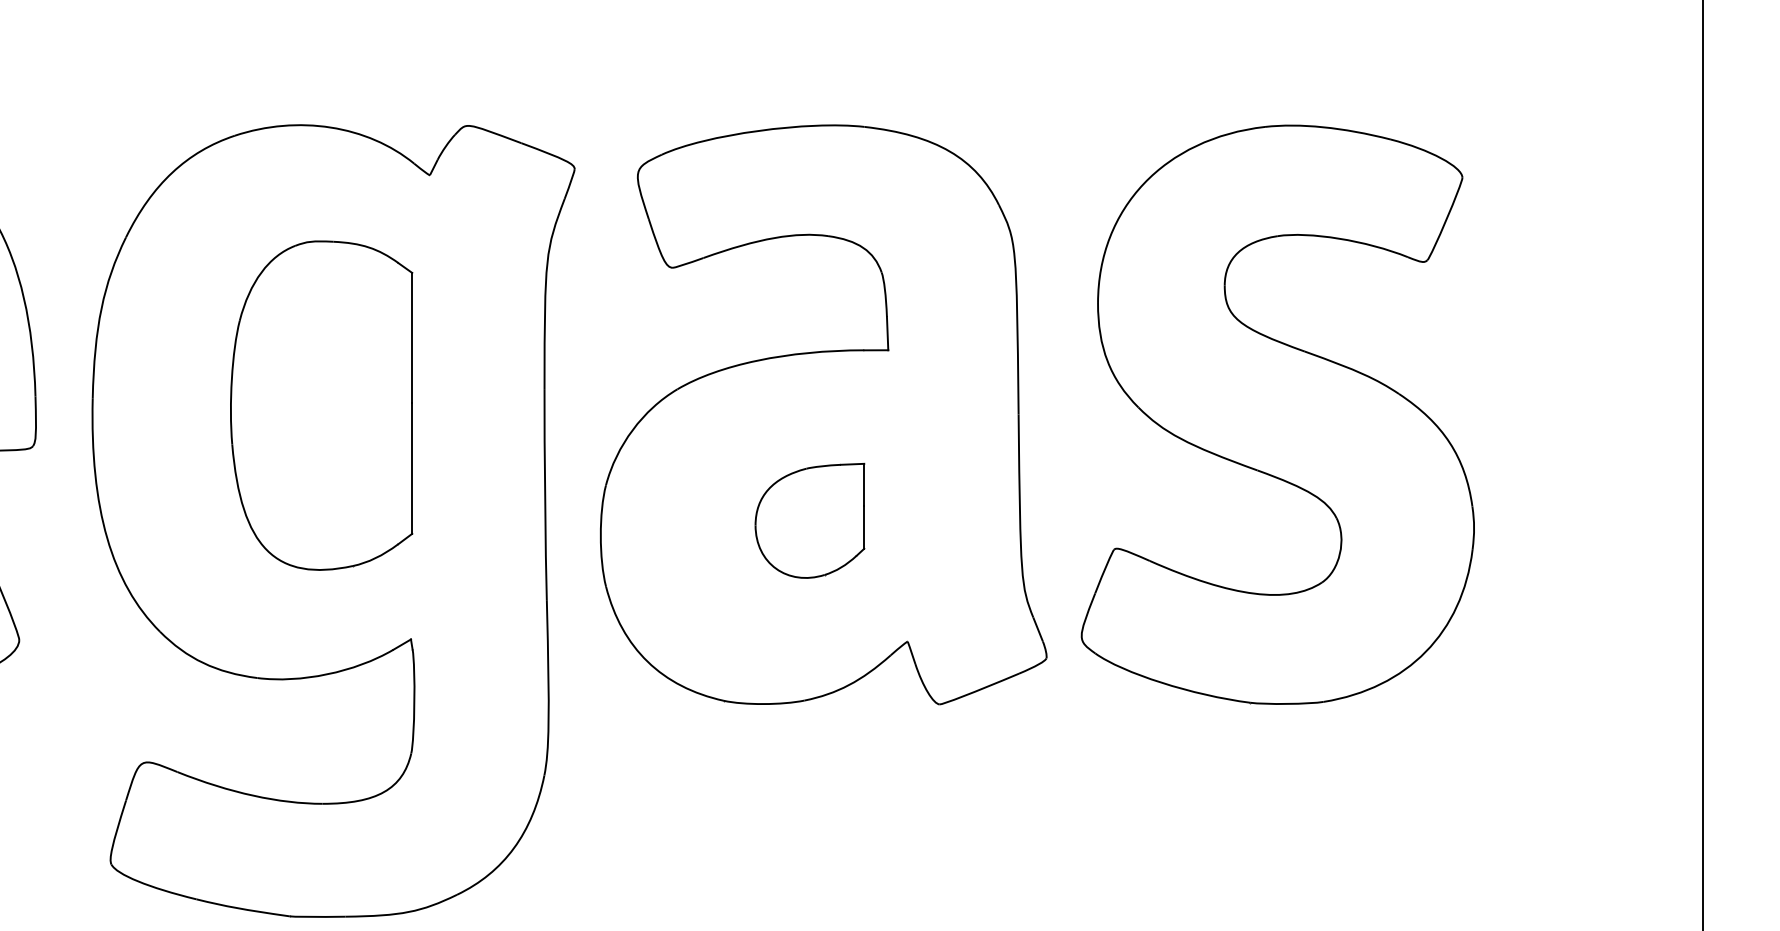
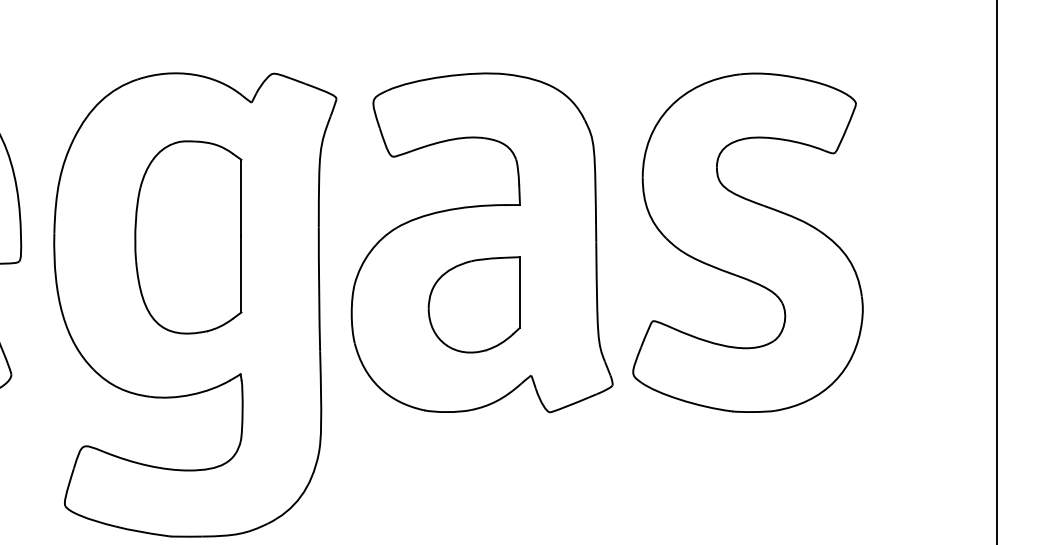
part: (808, 520) -> (473, 304), size x1.43

